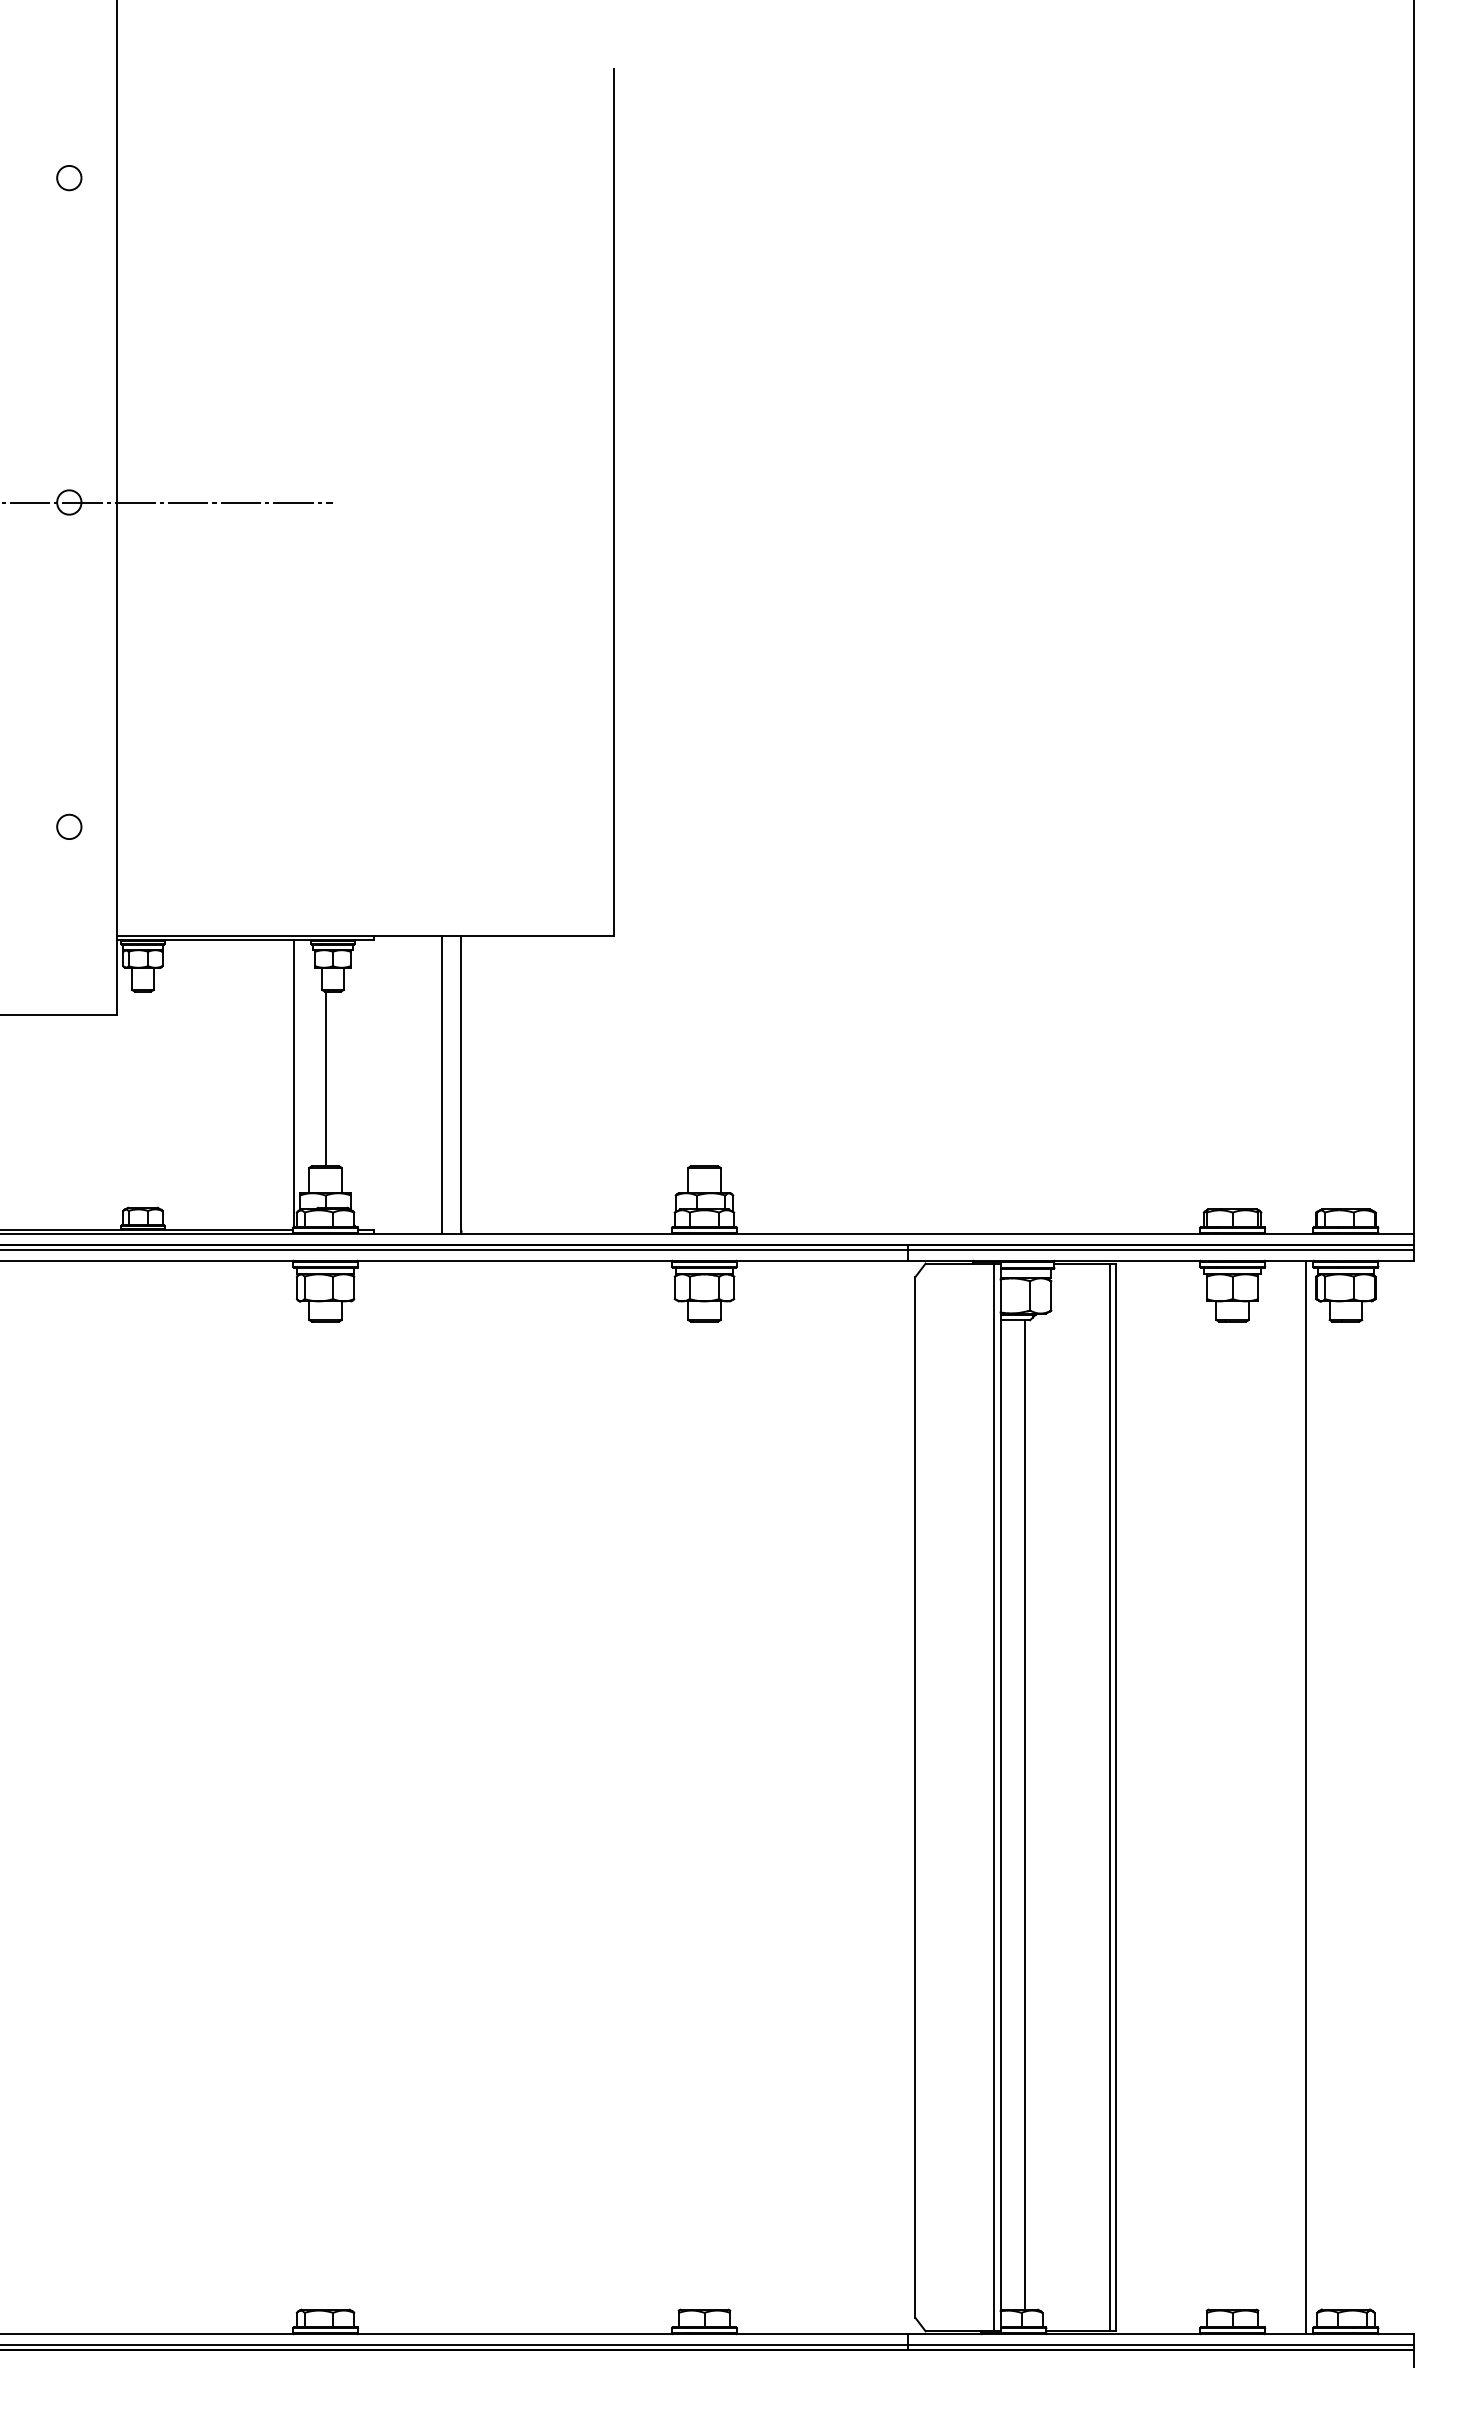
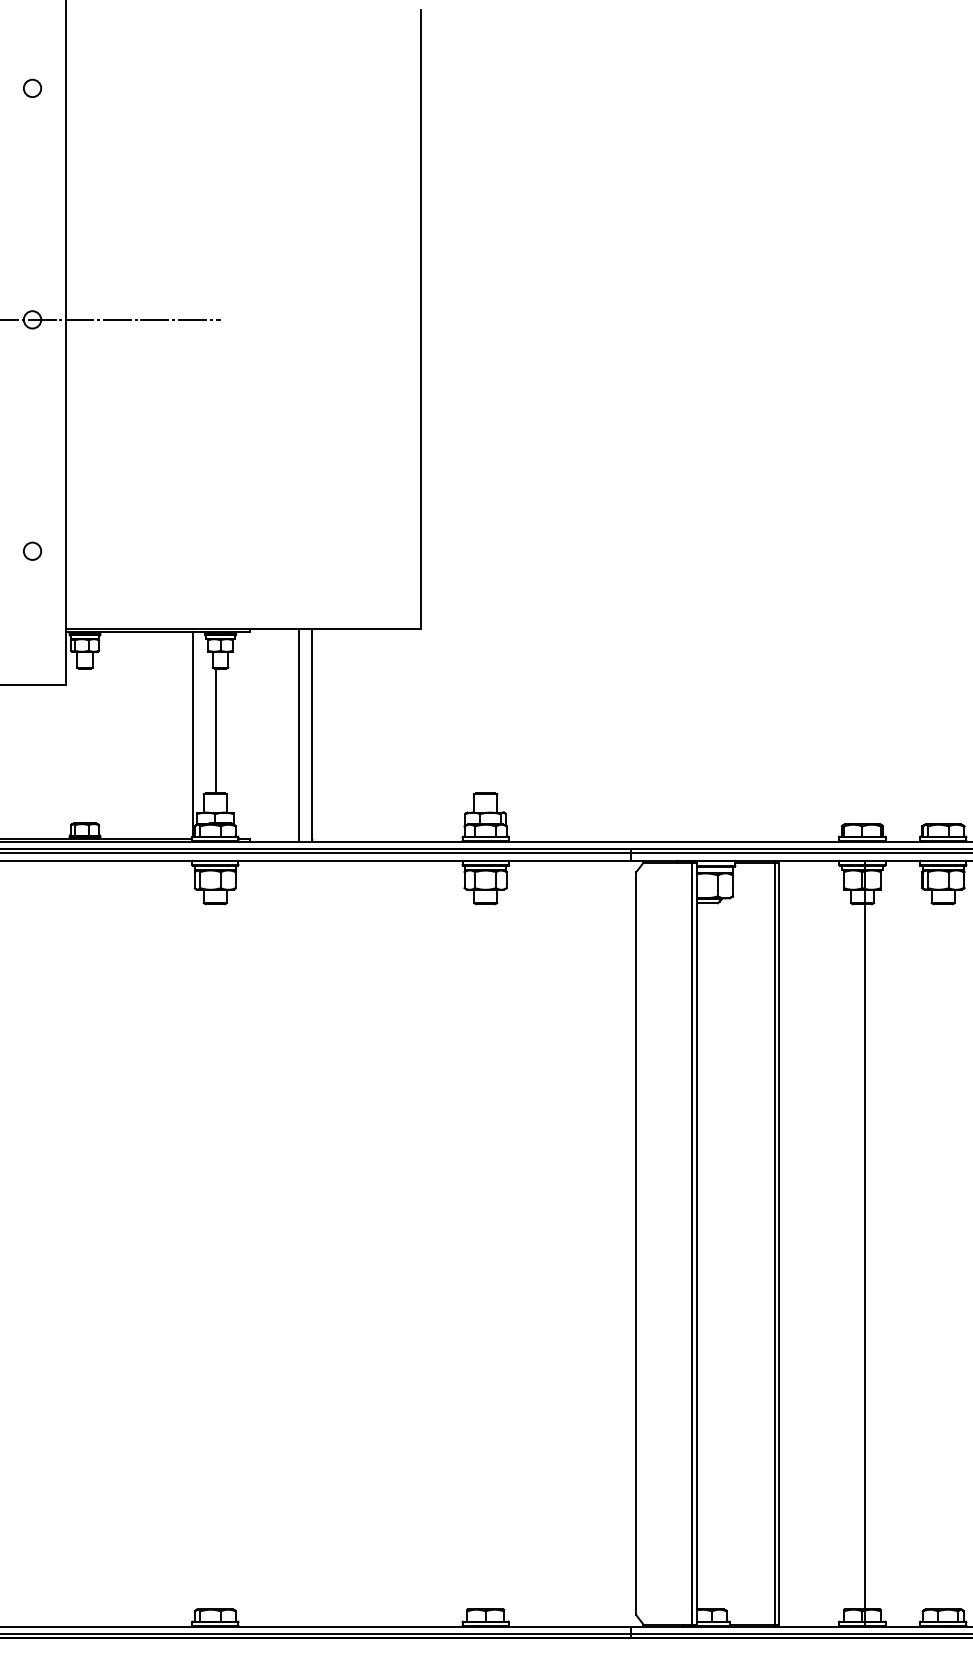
line: (1306, 1797) -> (865, 1243), moved
line: (1024, 1814) -> (713, 1255), removed

